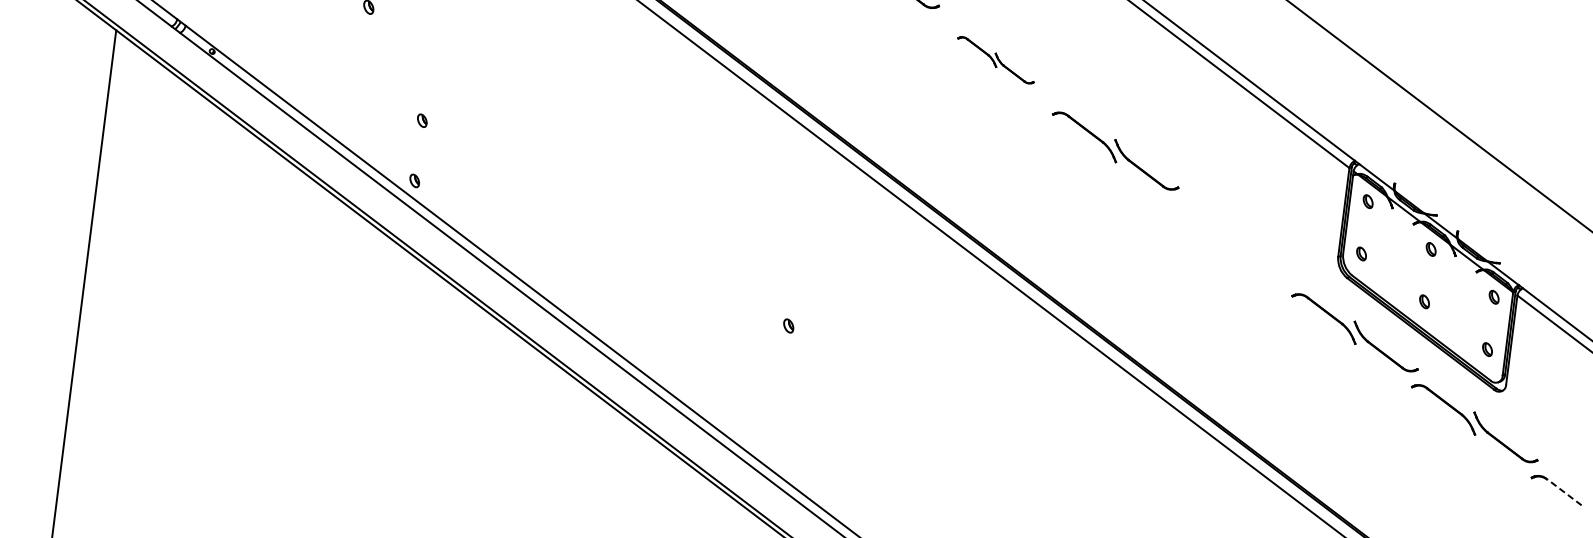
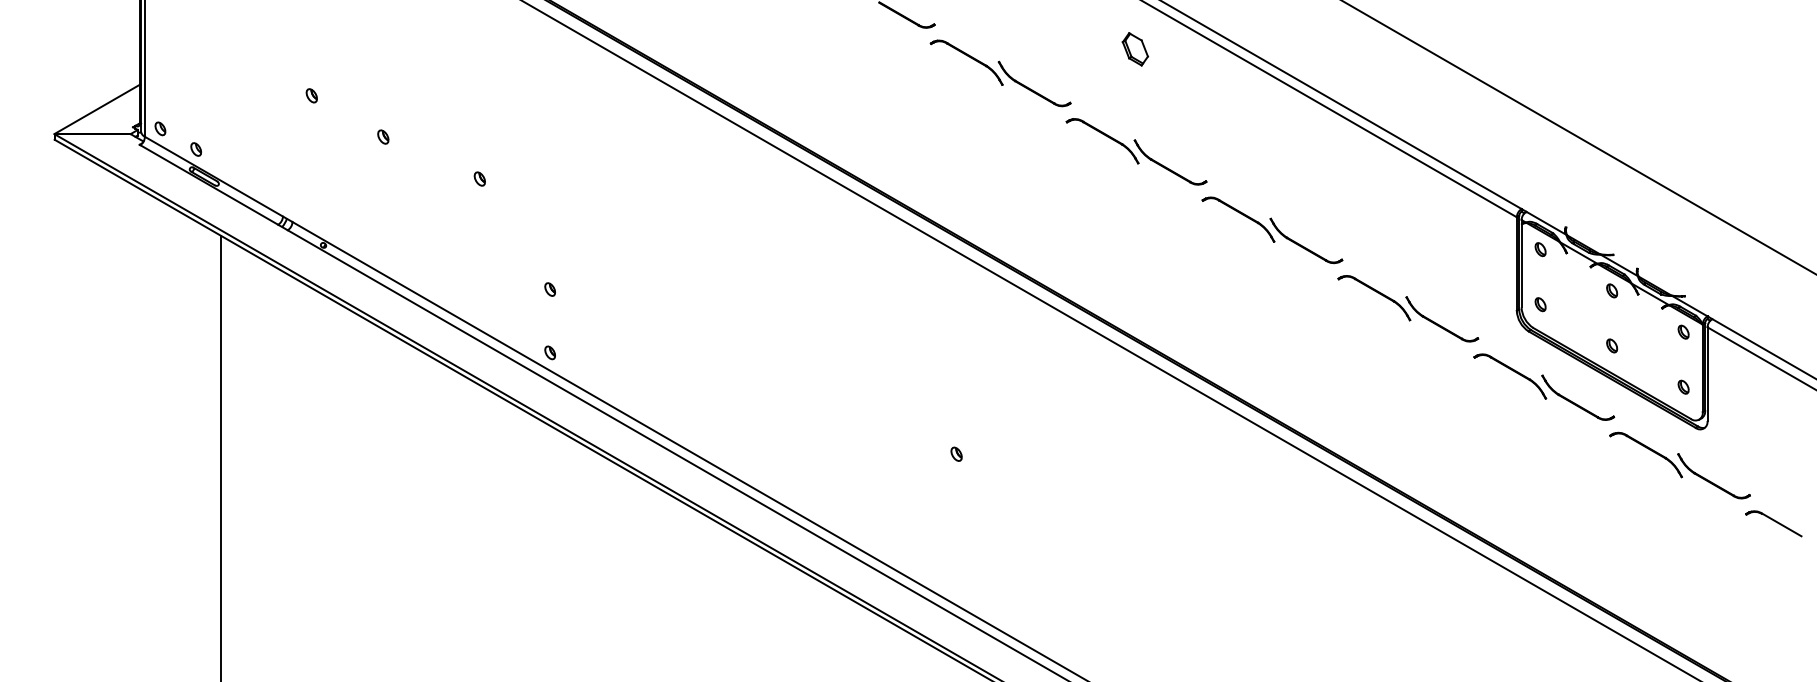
part: (995, 59) -> (1136, 151), size x1.67
part: (1235, 241) -> (1408, 308), added
line: (1564, 492) -> (1782, 525), dashed -> solid

